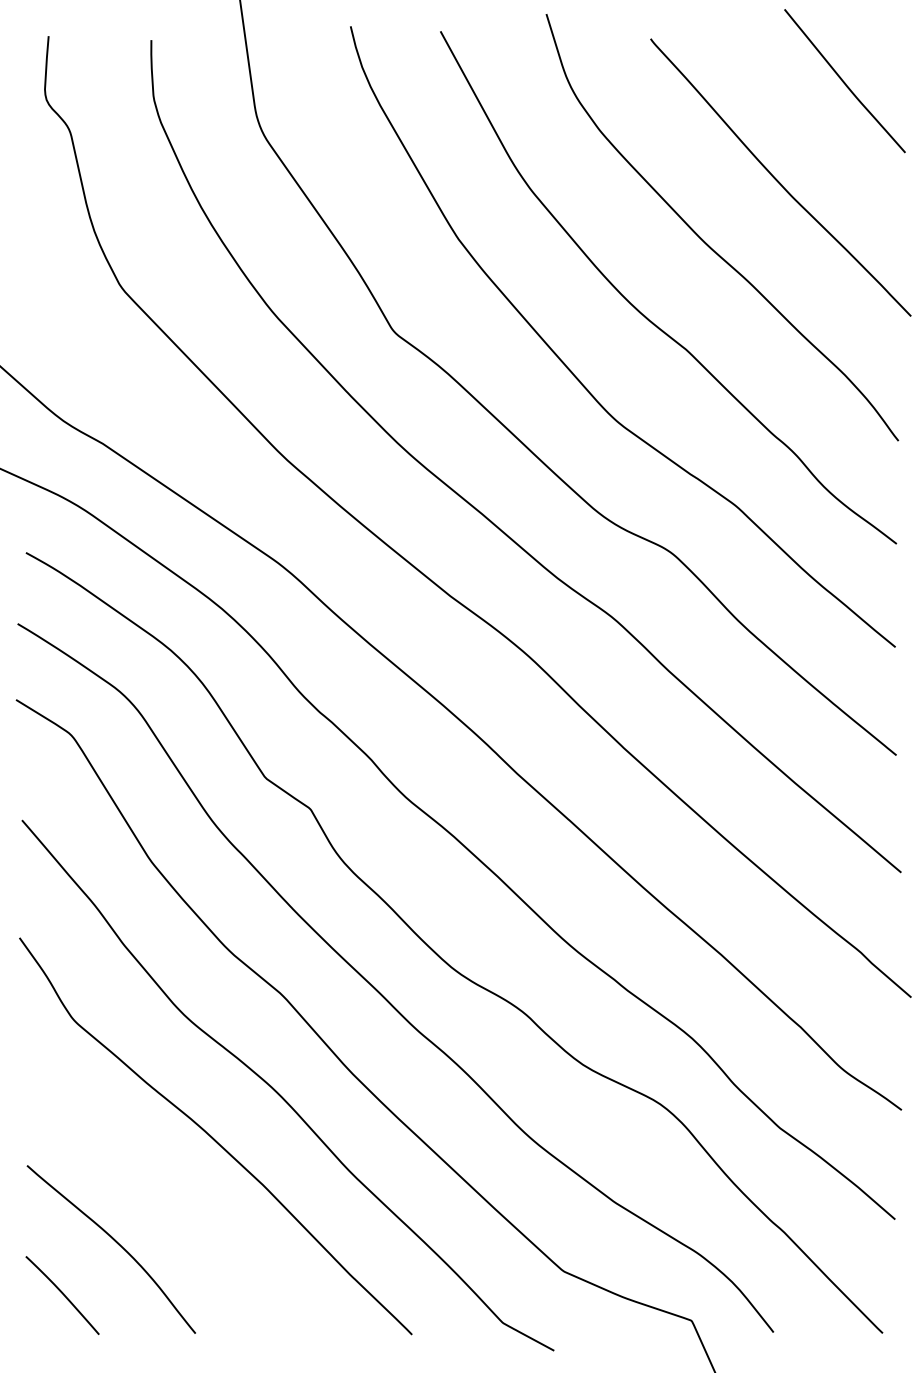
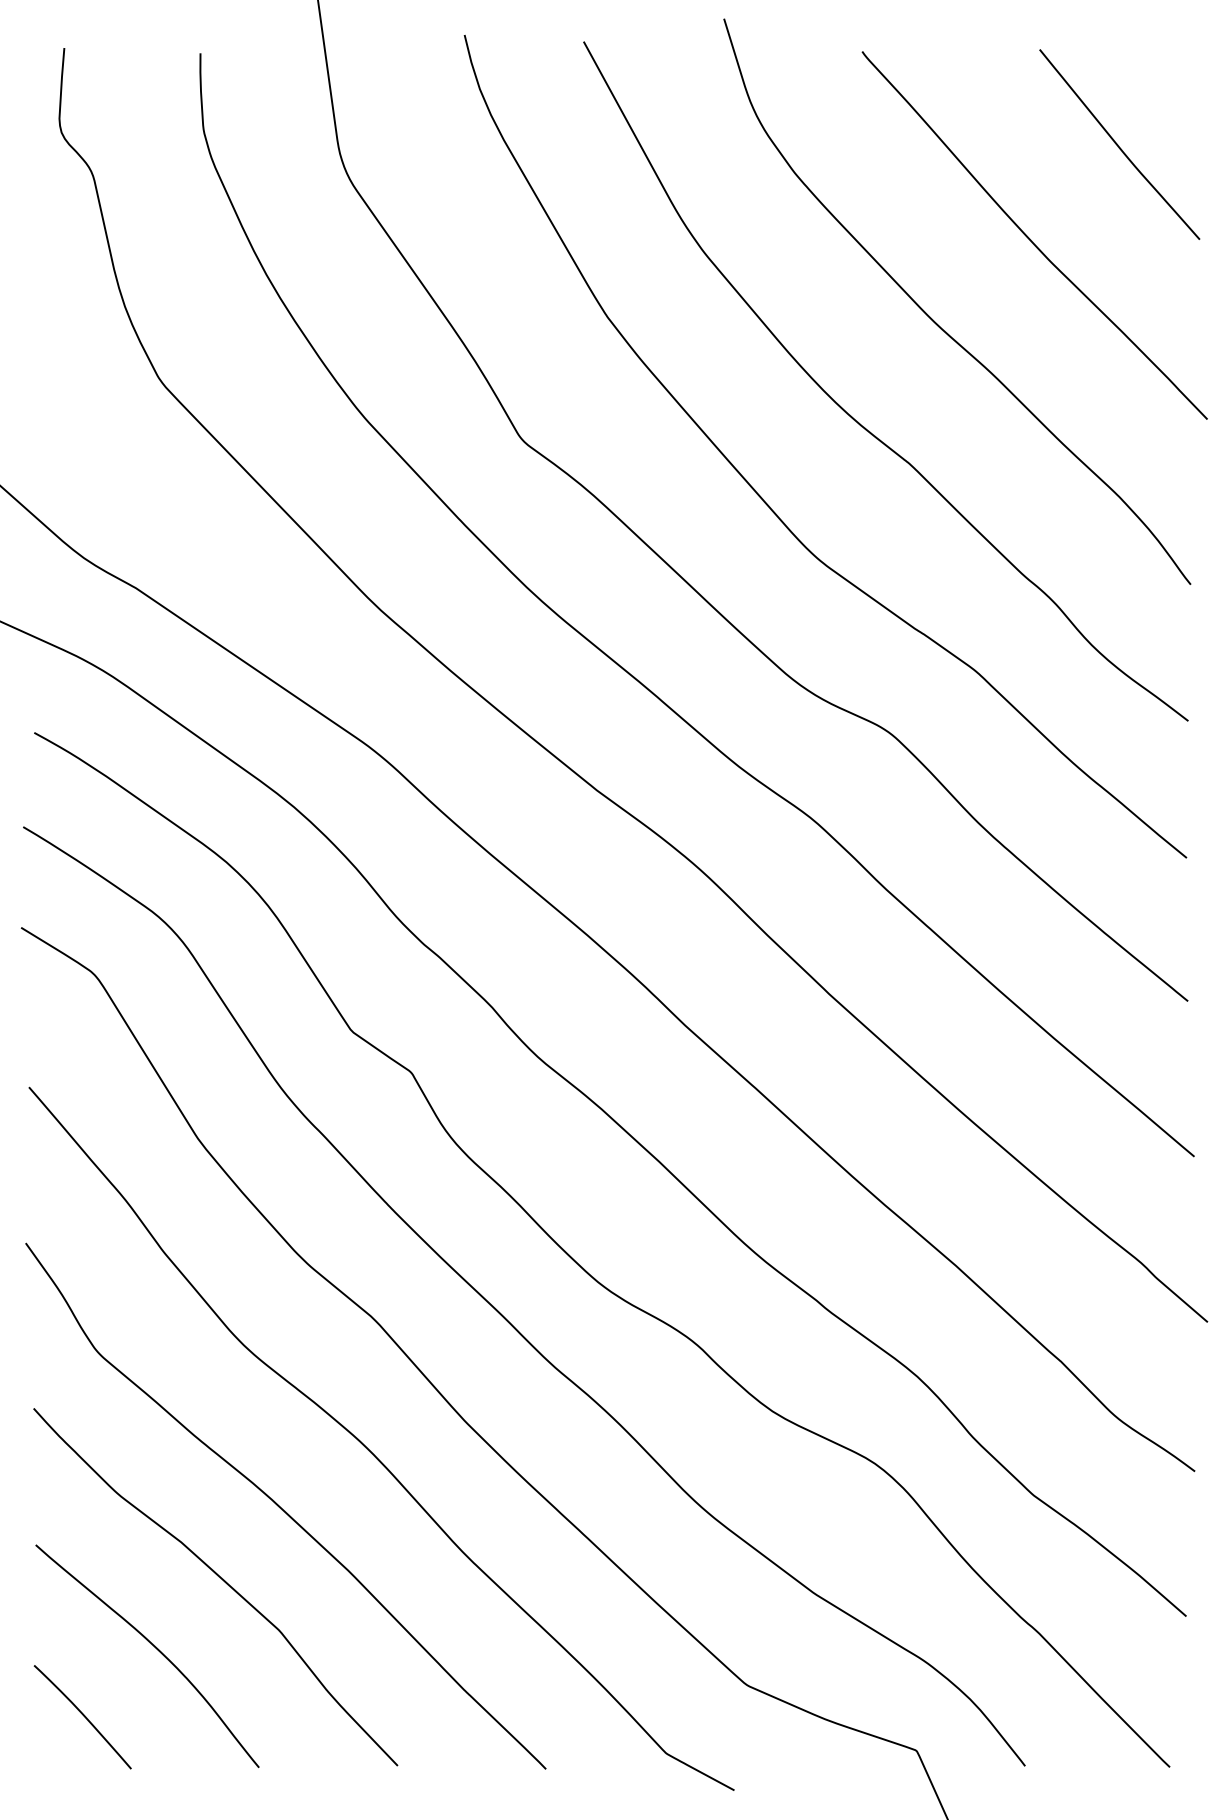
curve: (844, 81) -> (1118, 144), moved
curve: (167, 1192) -> (222, 1580), added

